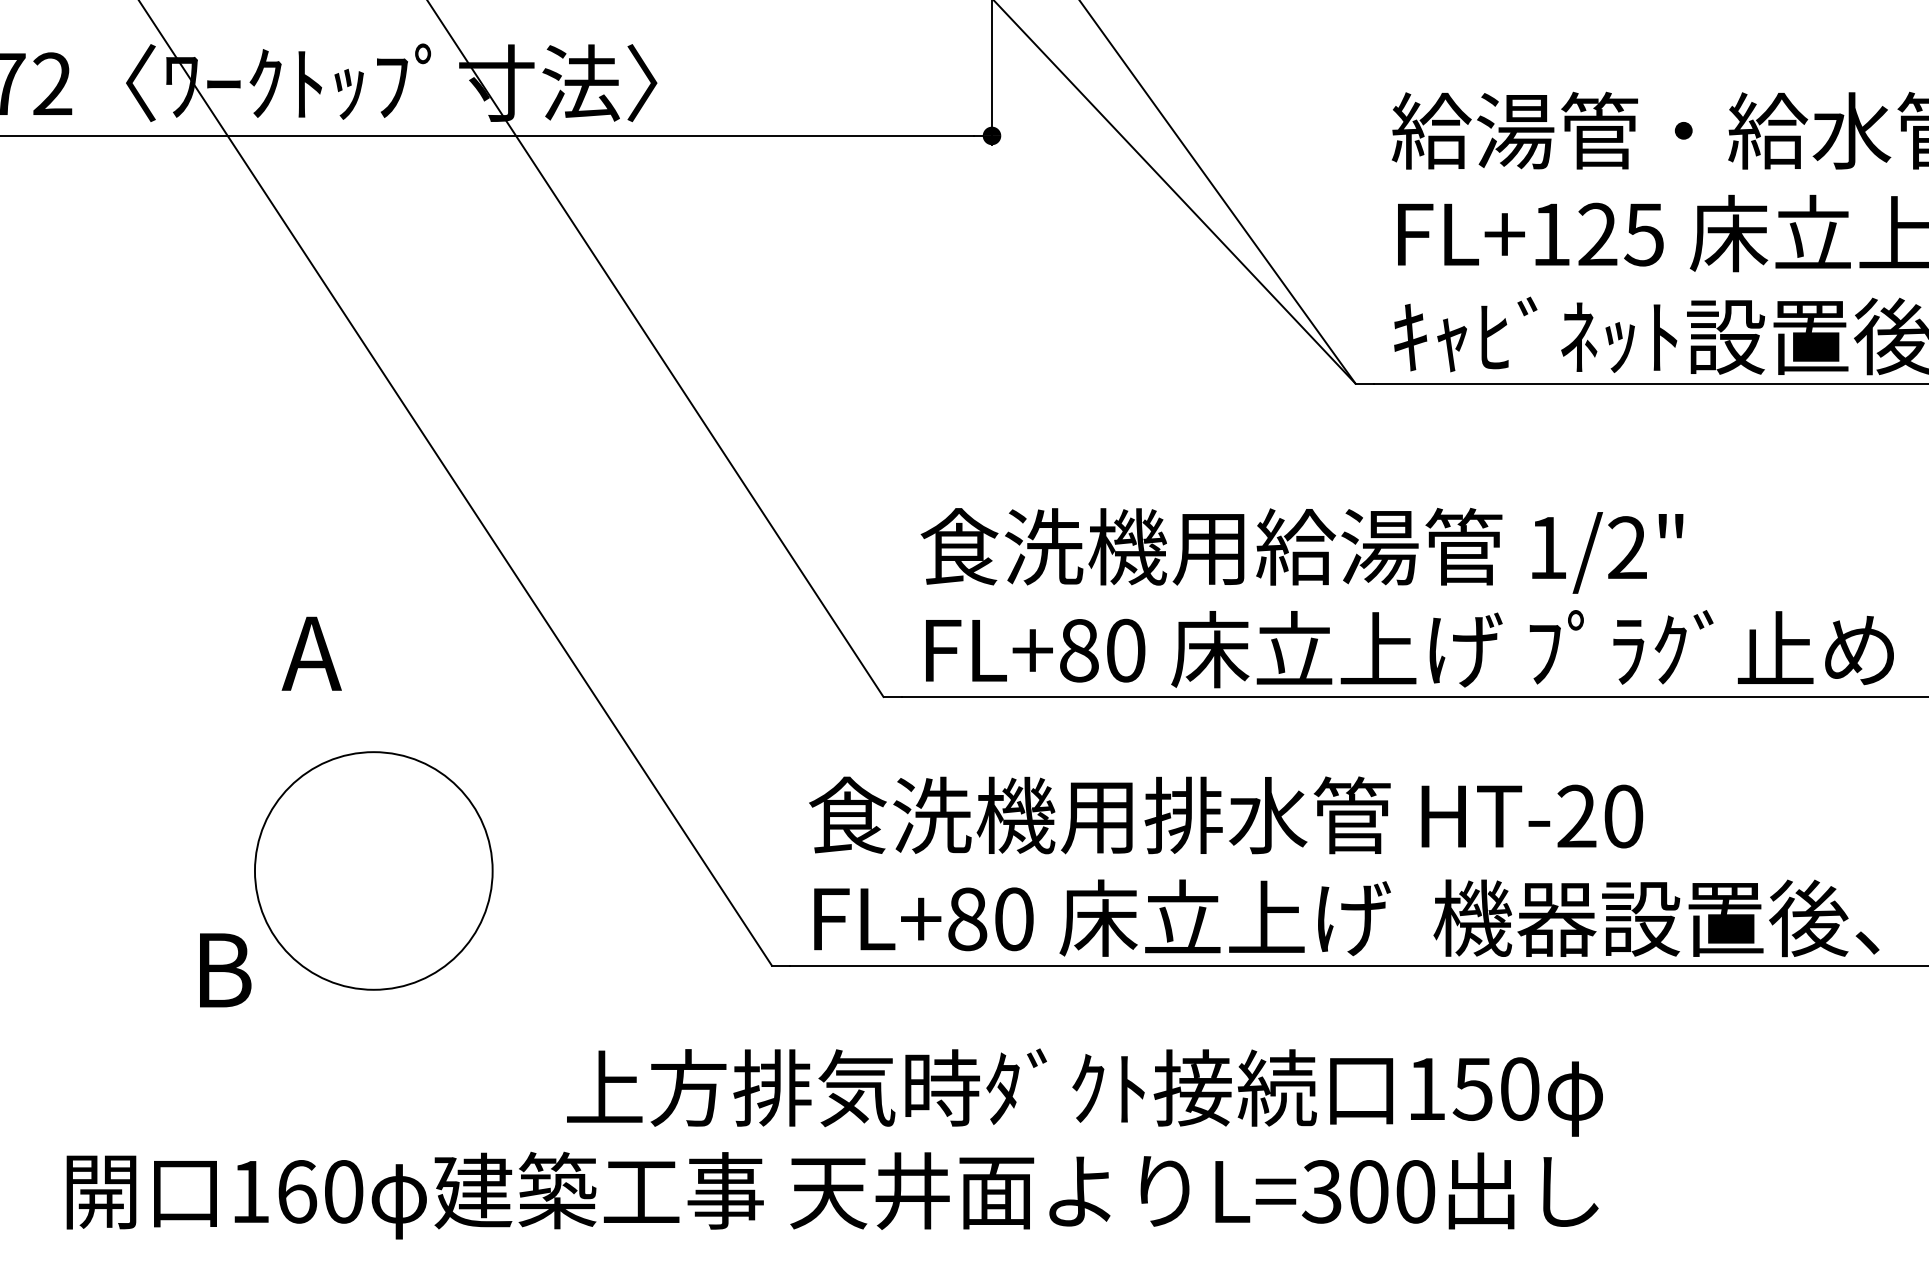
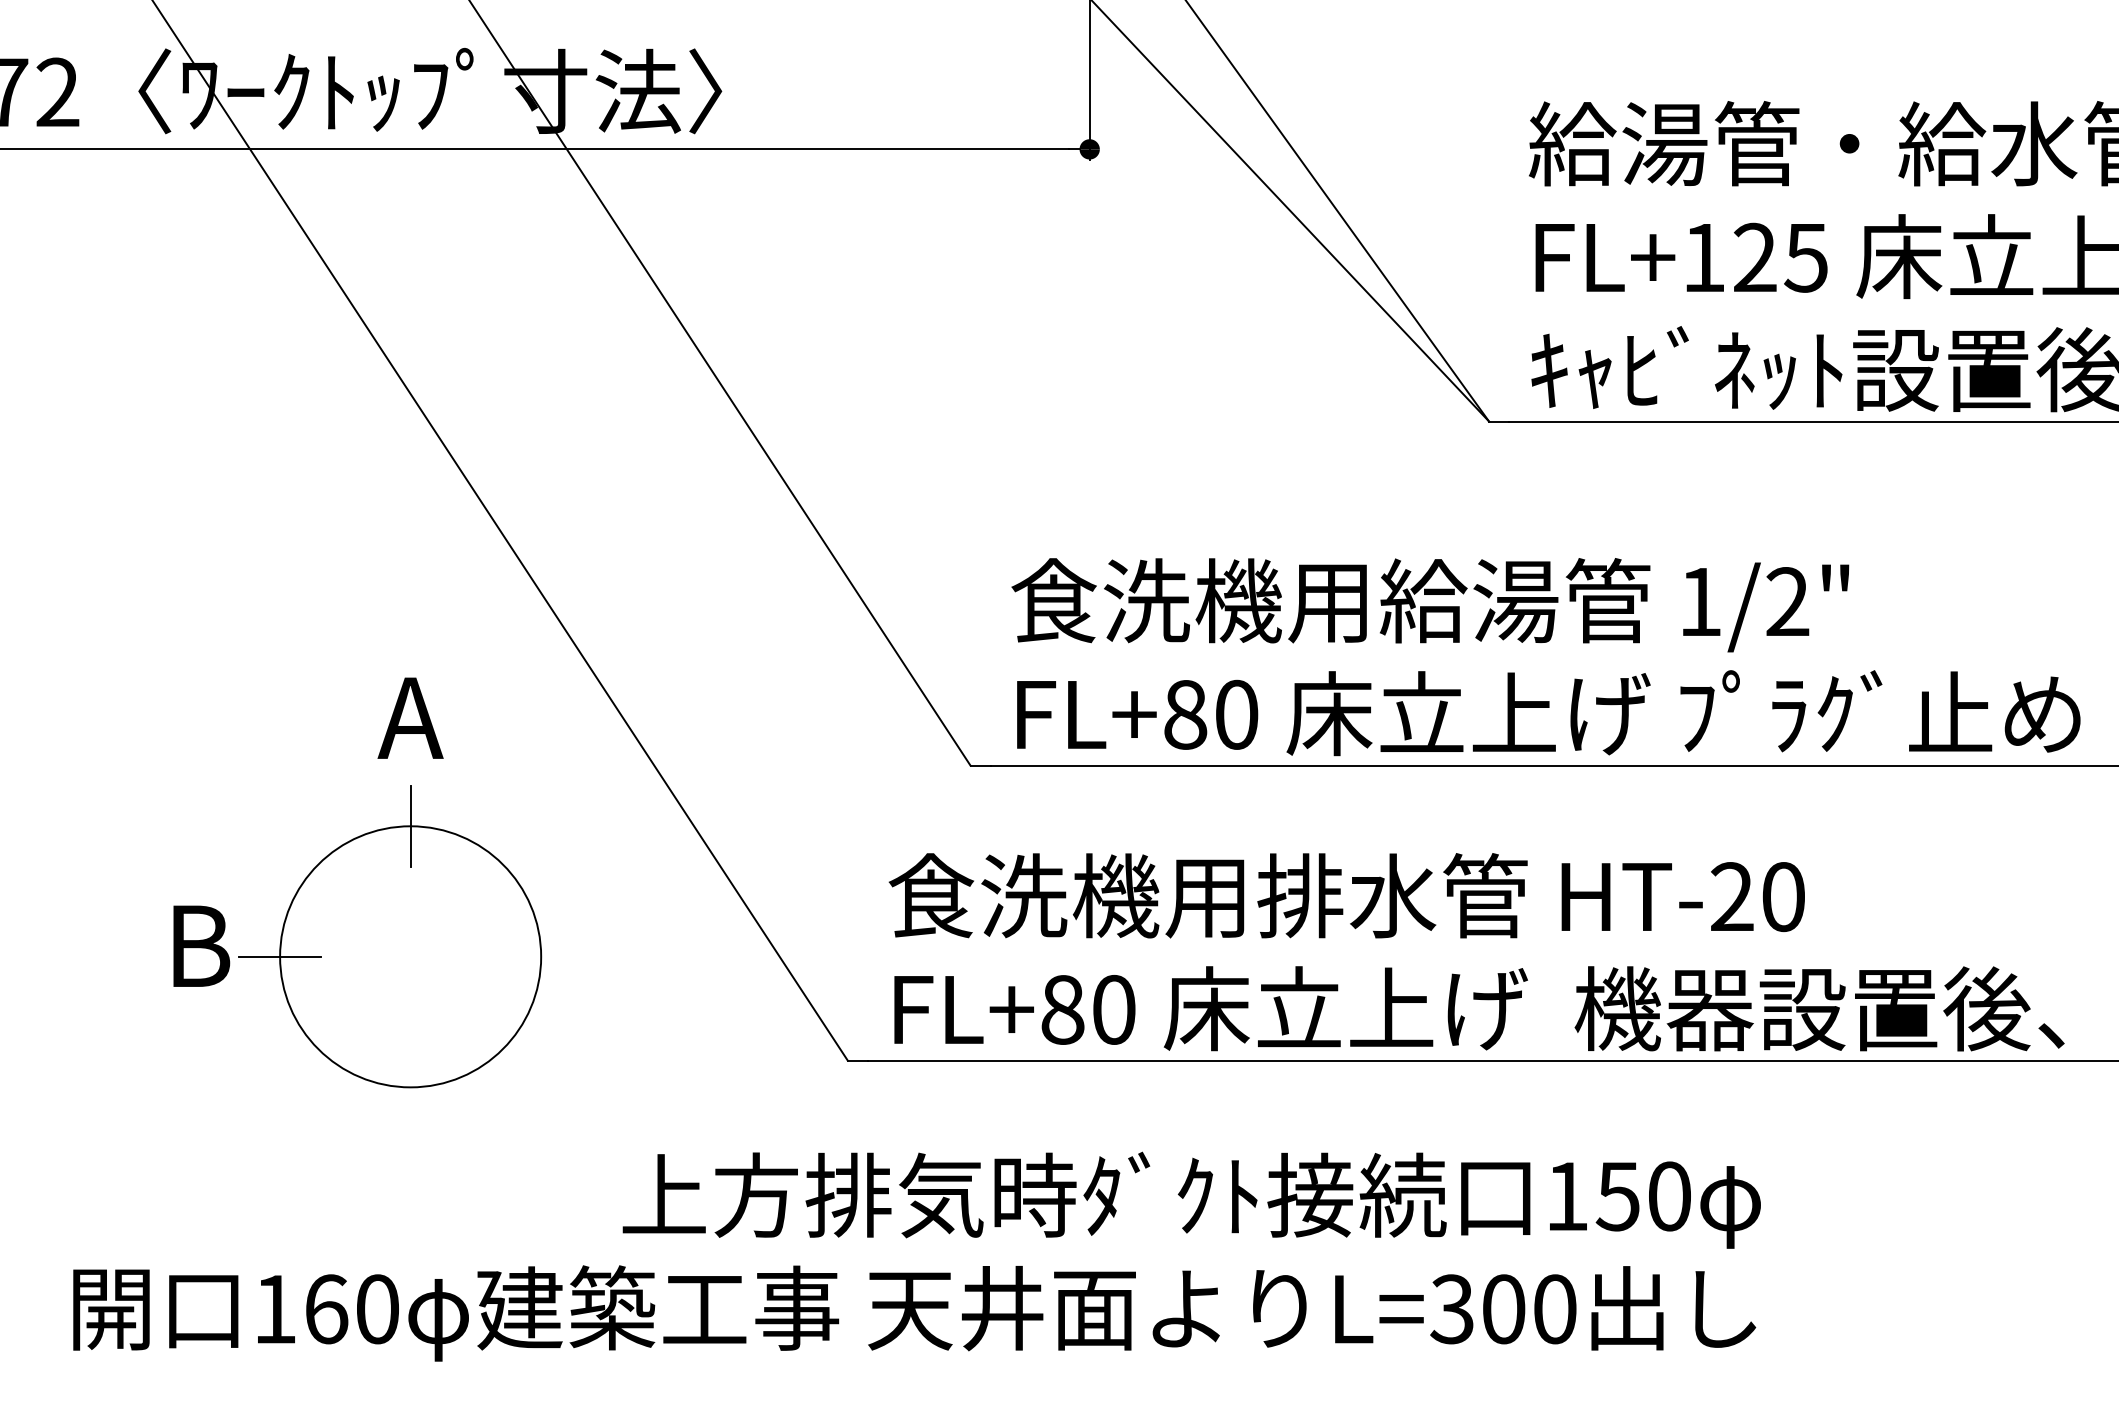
text: (311, 653) -> (410, 717), moved
line: (373, 752) -> (410, 826), added
line: (254, 870) -> (279, 956), added
text: (225, 970) -> (201, 946), moved

